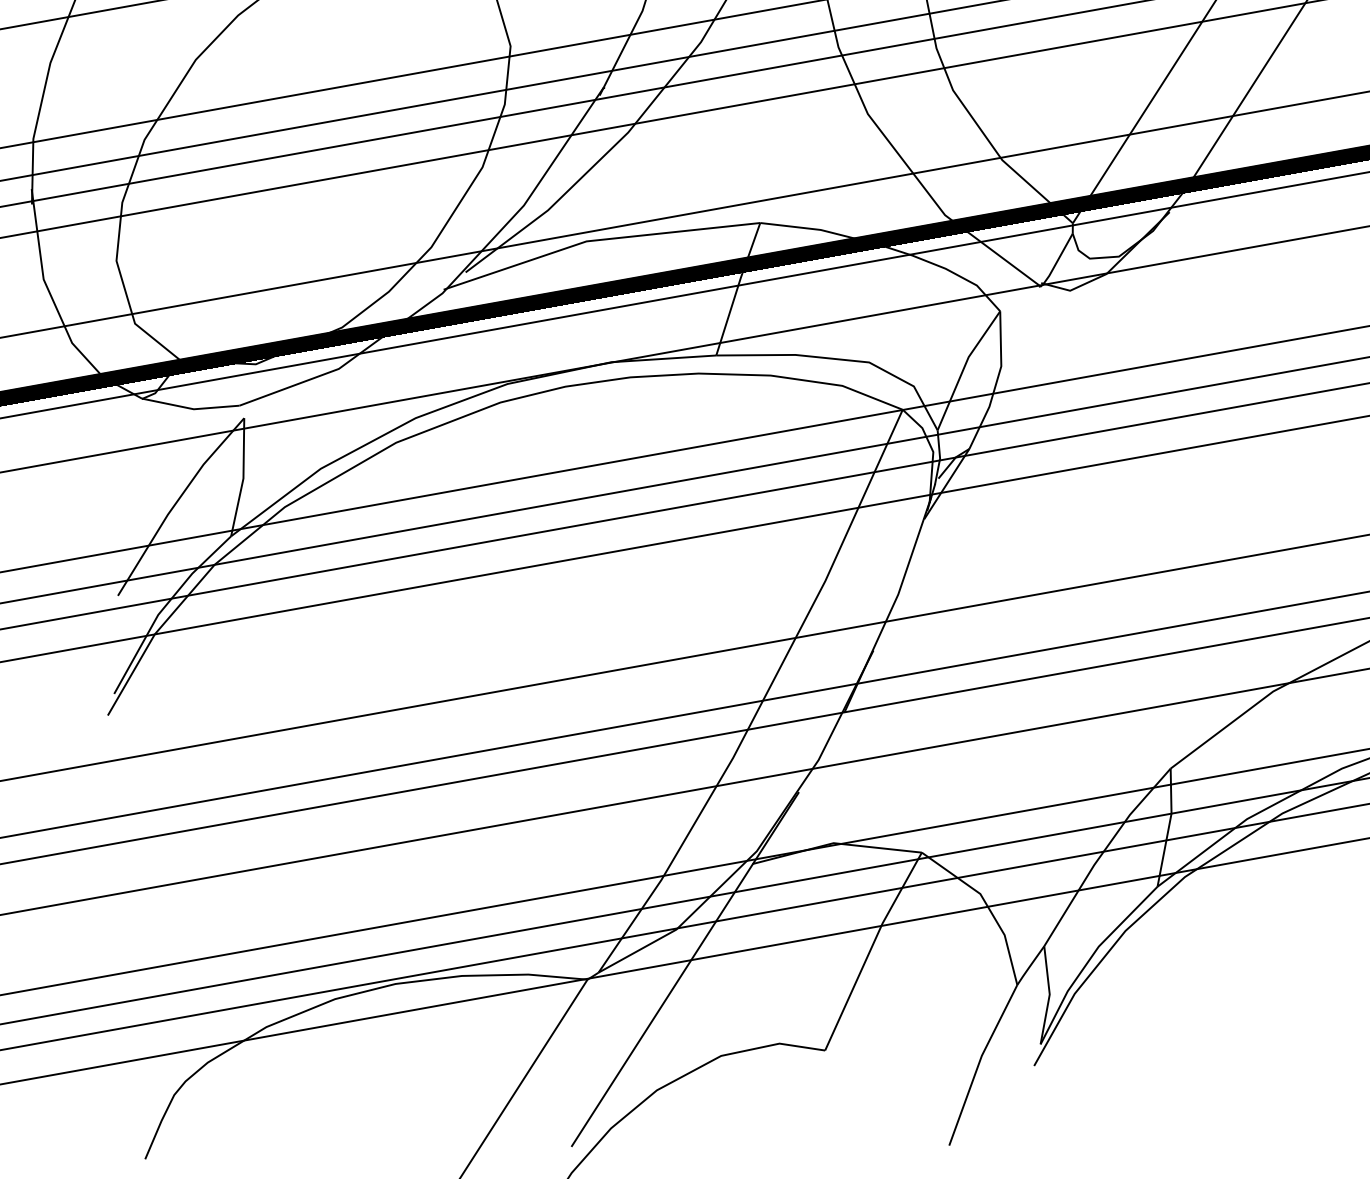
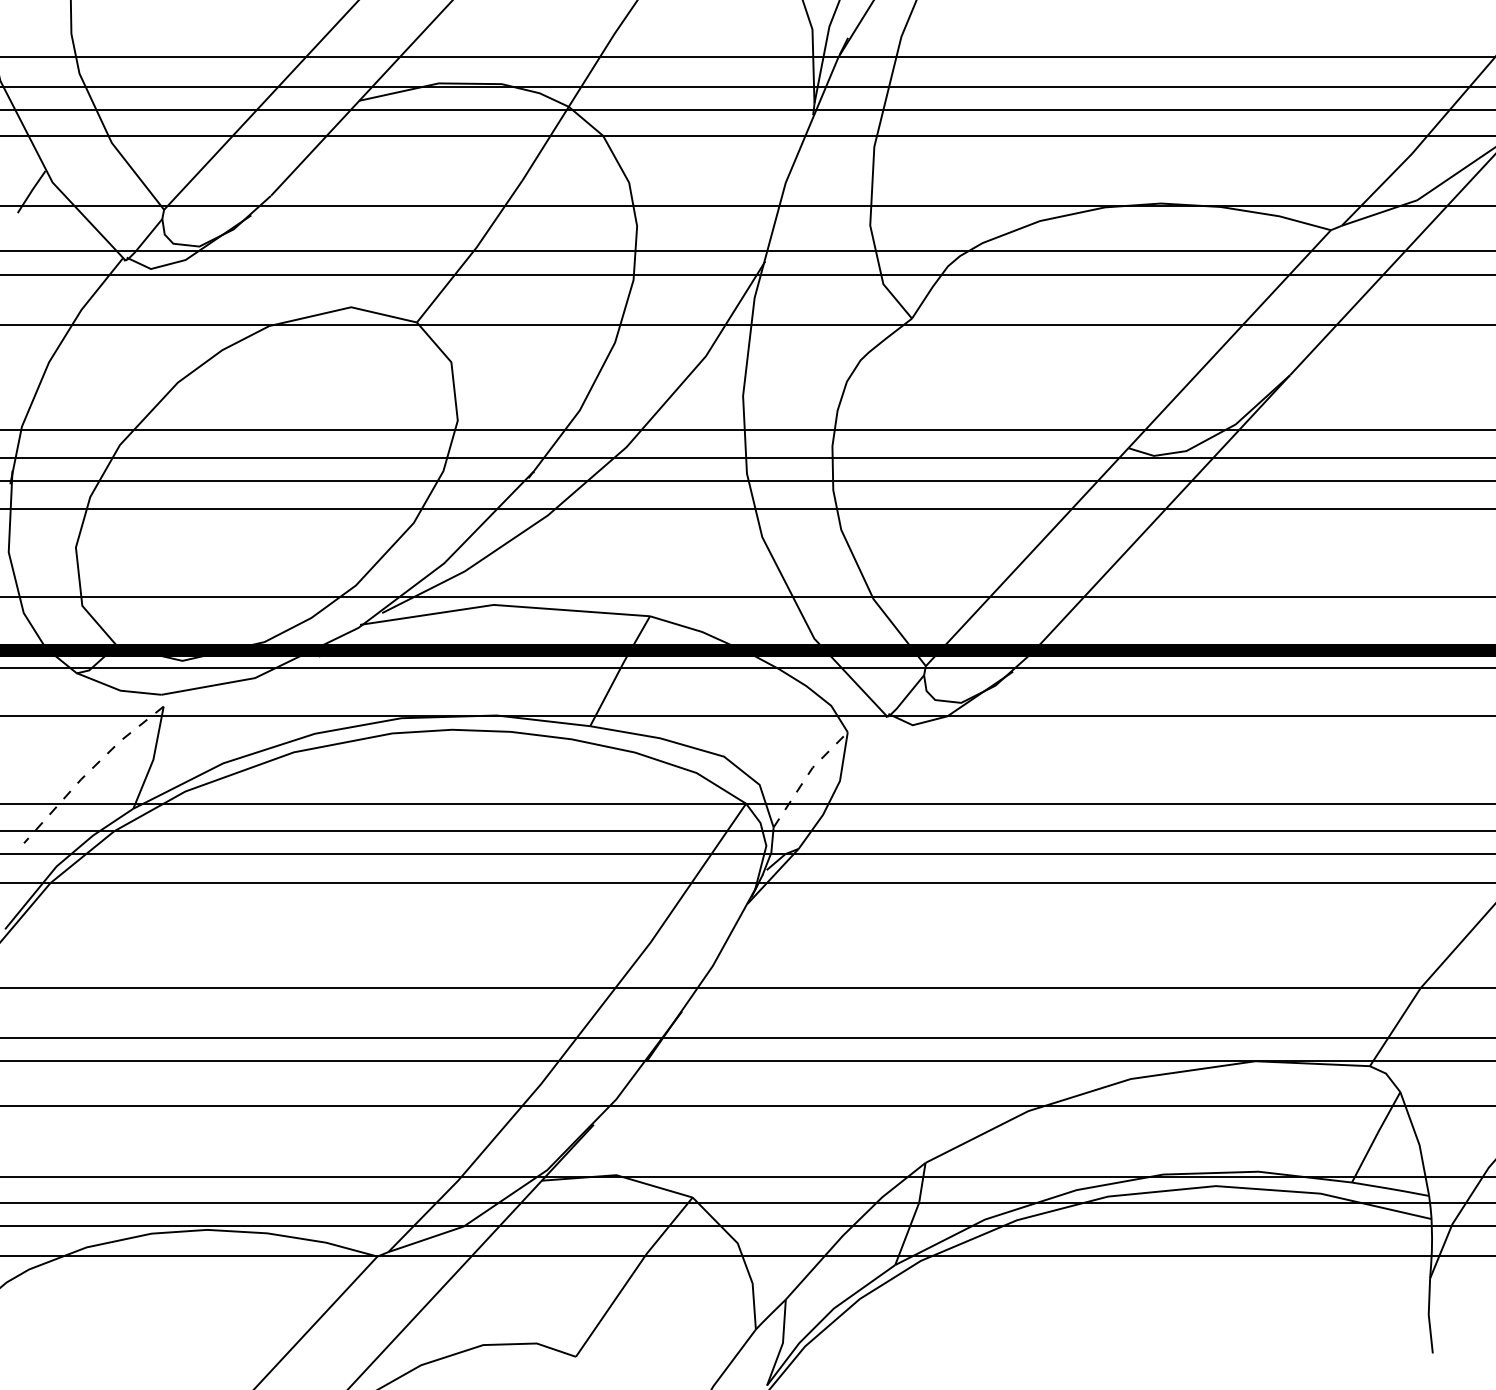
line: (964, 366) -> (807, 775), solid -> dashed
line: (176, 502) -> (90, 770), solid -> dashed

